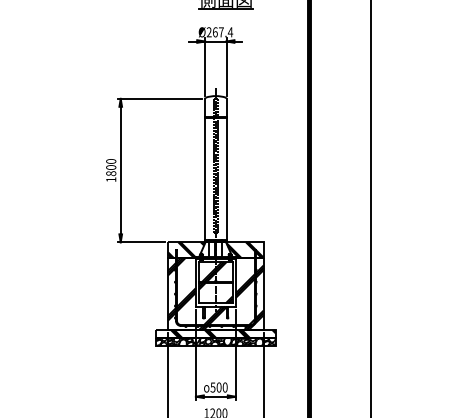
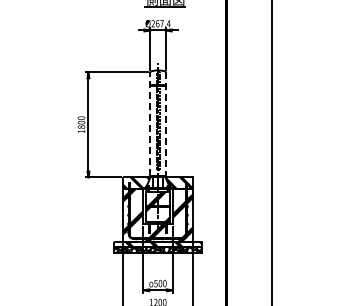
line: (205, 170) -> (150, 124), solid -> dashed
line: (226, 170) -> (165, 124), solid -> dashed

